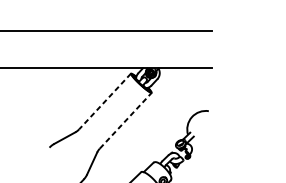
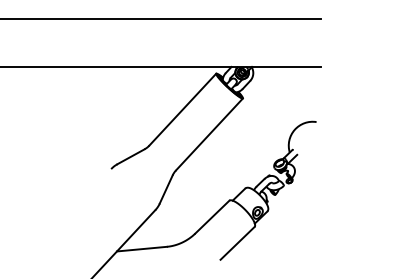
line: (104, 101) -> (182, 109), dashed -> solid
line: (125, 120) -> (209, 134), dashed -> solid

